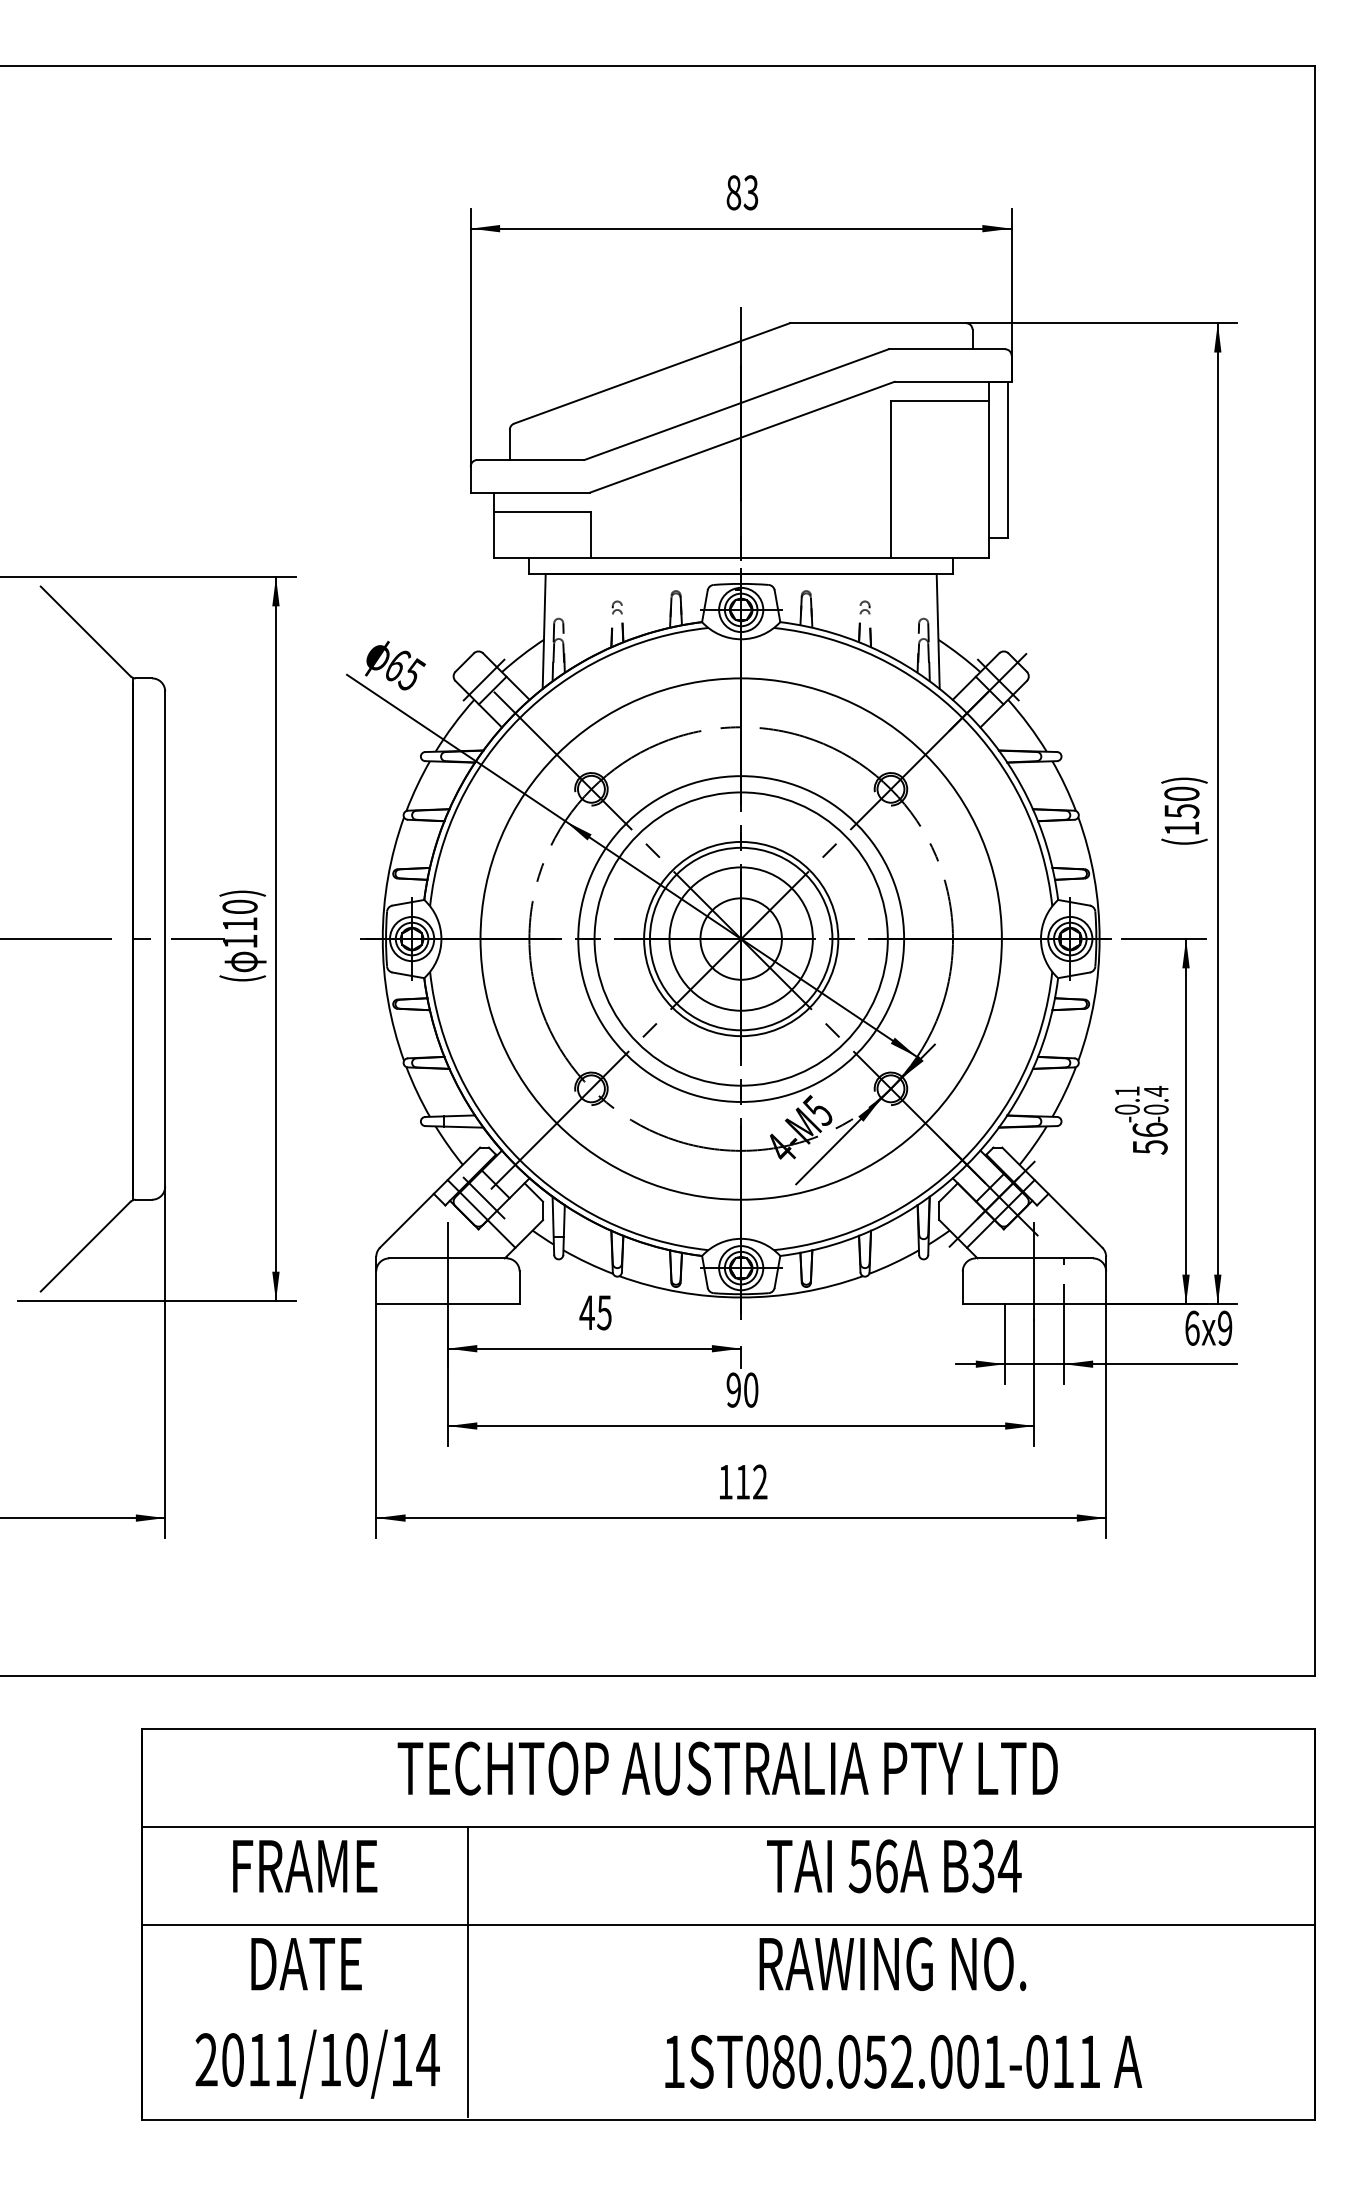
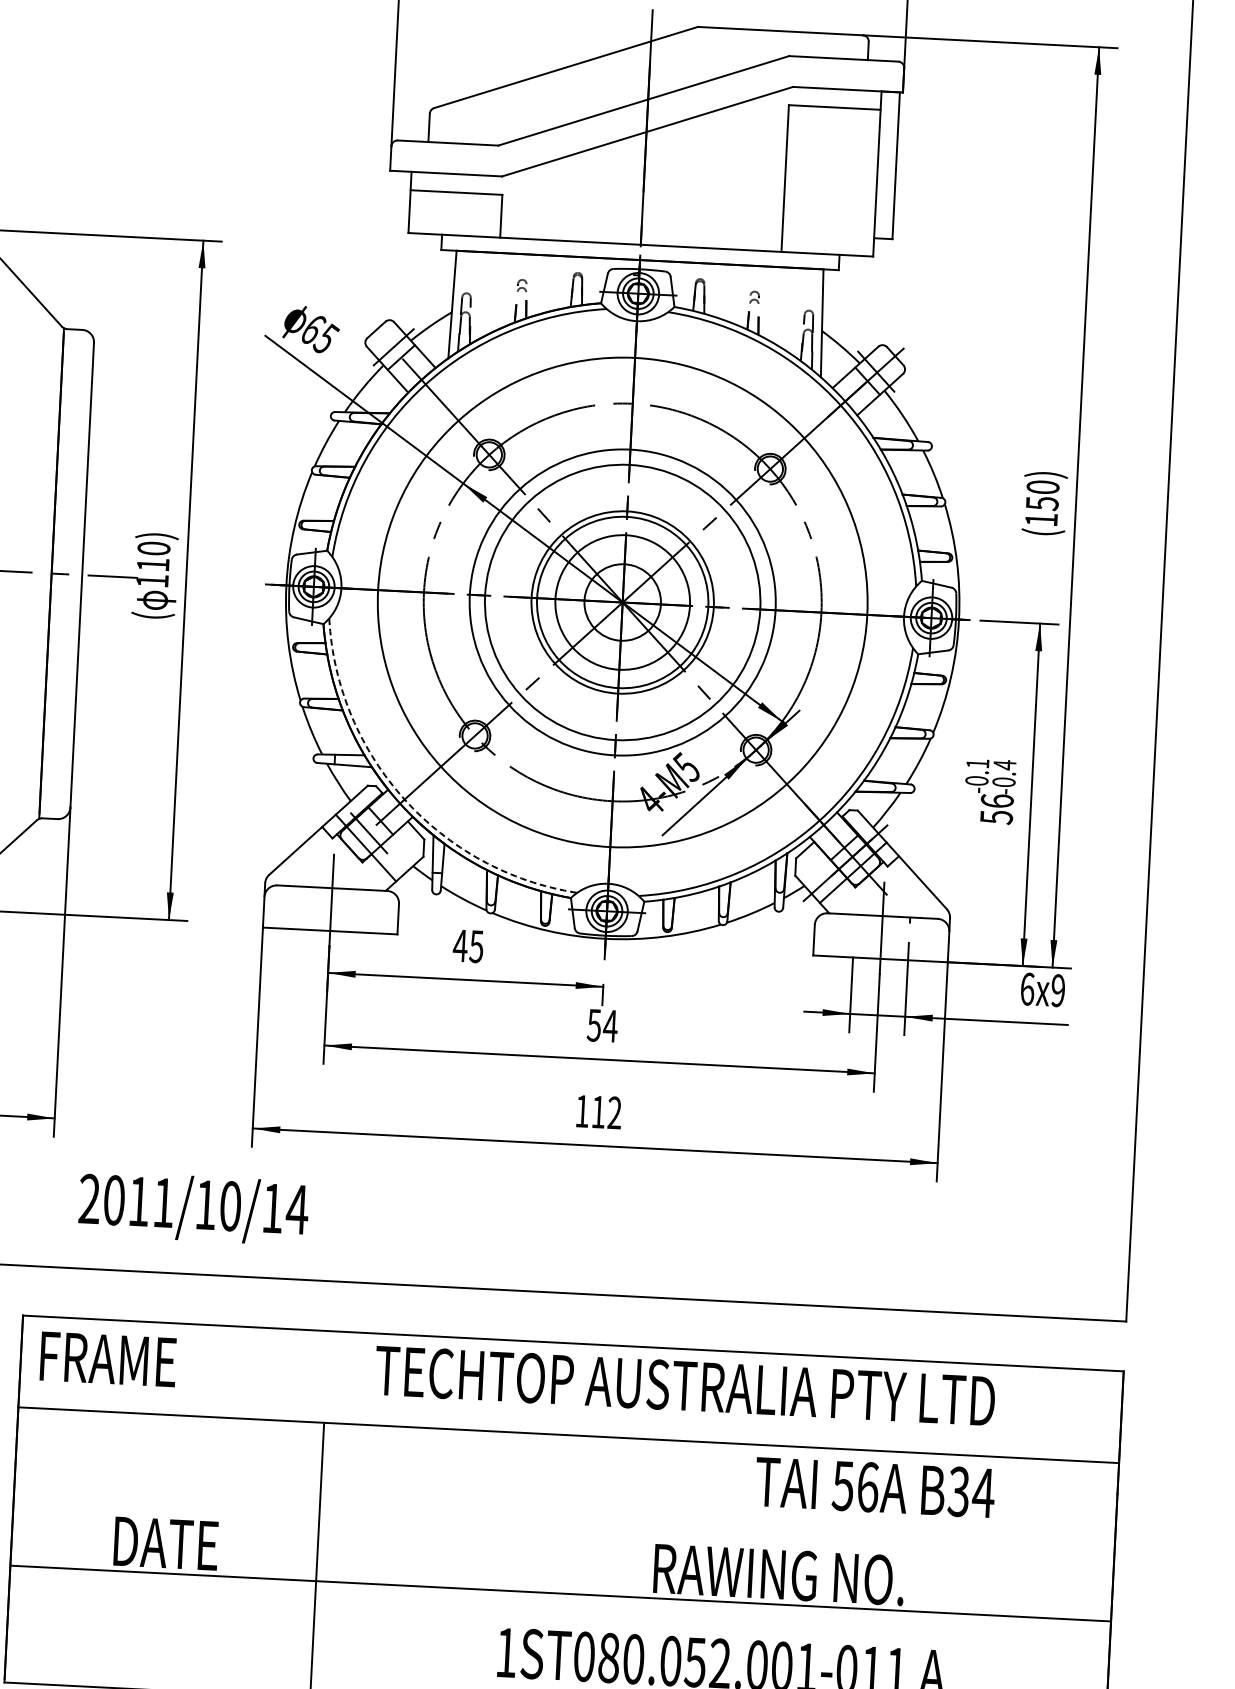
arc: (520, 1160) -> (405, 799), solid -> dashed
text: (742, 1389) -> (602, 1025), 90 -> 54
text: (727, 1768) -> (684, 1385), moved
text: (305, 1866) -> (108, 1359), moved
text: (894, 1866) -> (875, 1487), moved
line: (728, 1924) -> (560, 1593), moved
text: (892, 1963) -> (778, 1574), moved
text: (317, 2063) -> (193, 1207), moved

